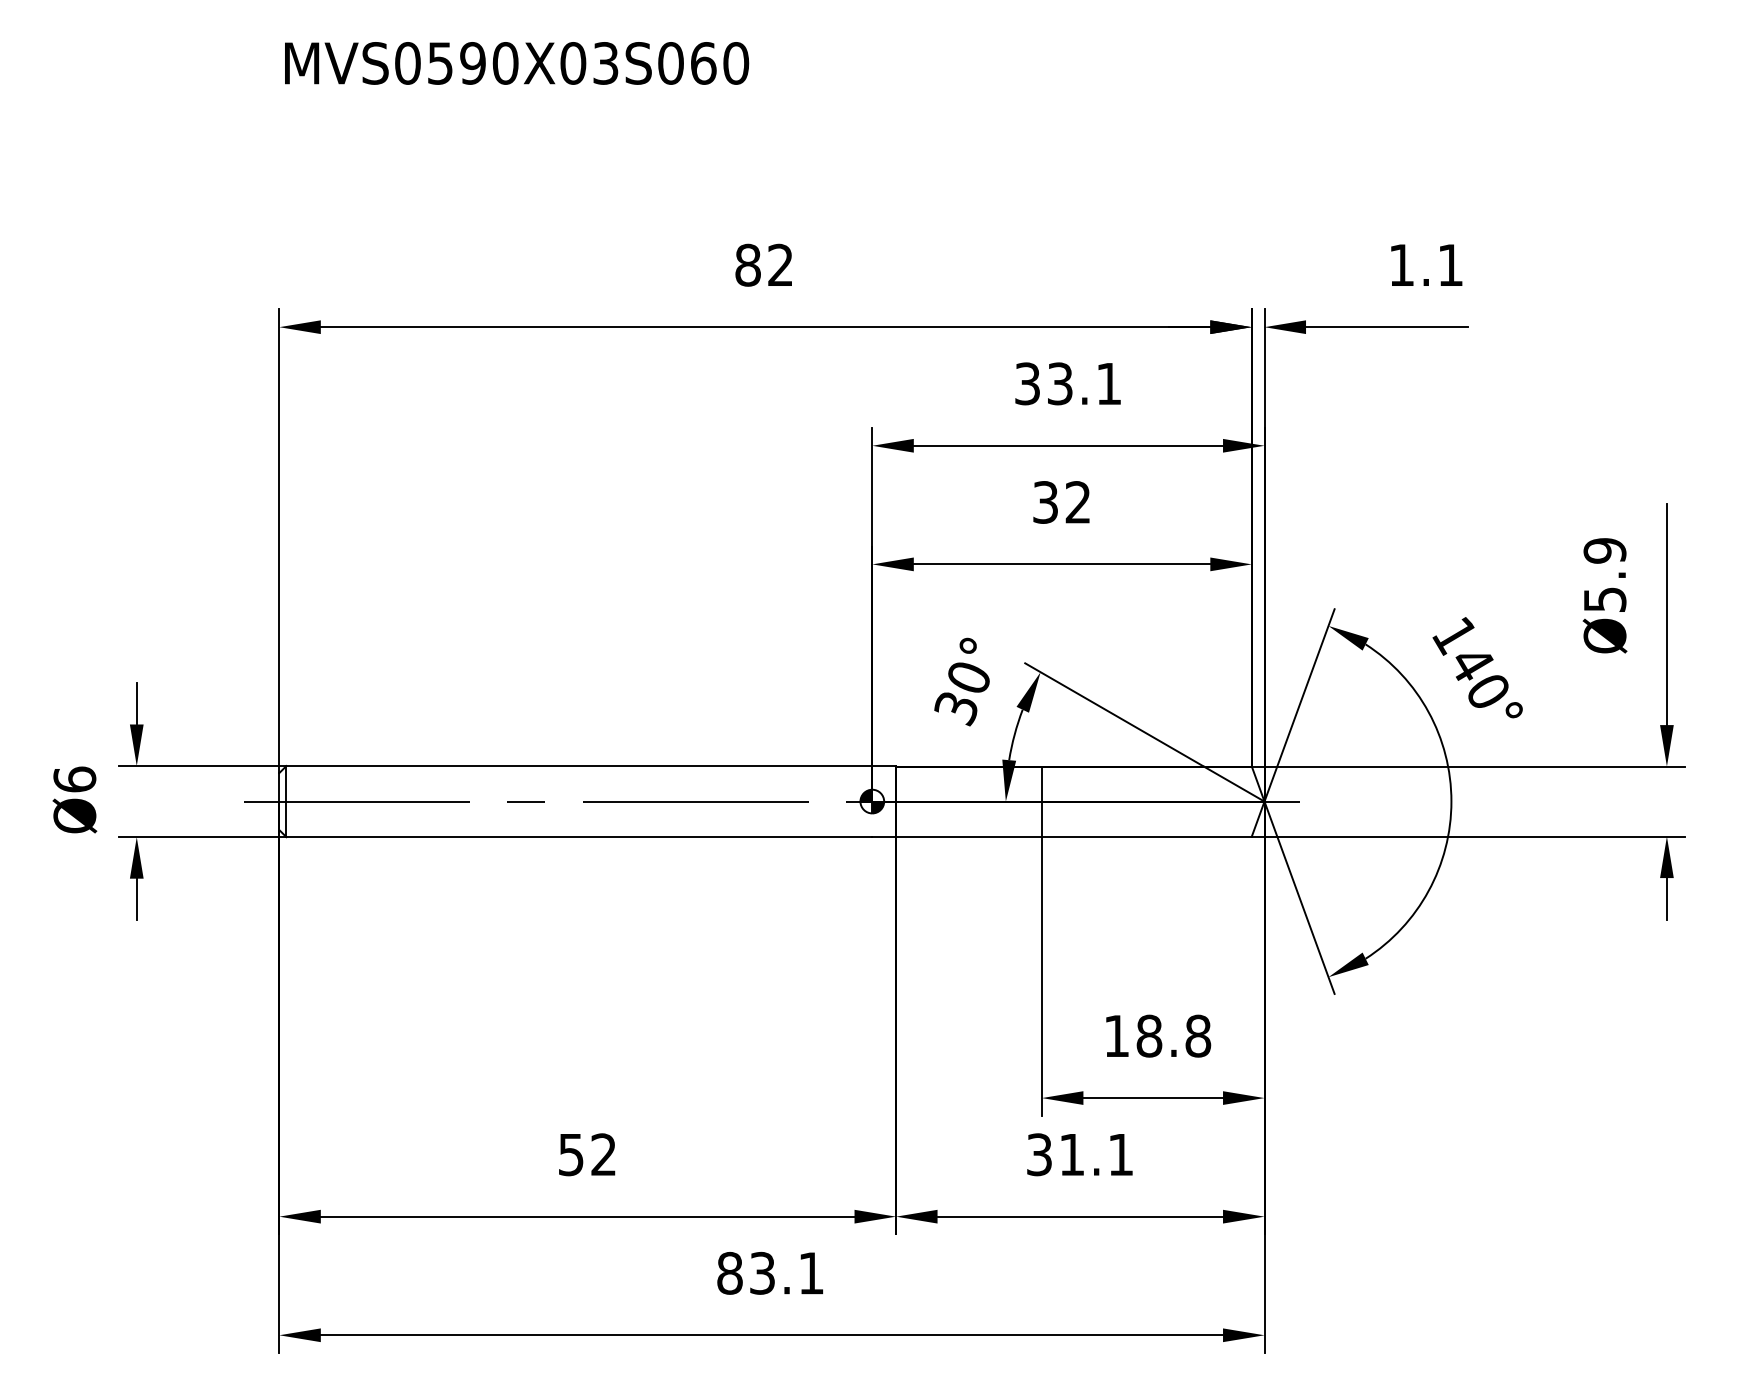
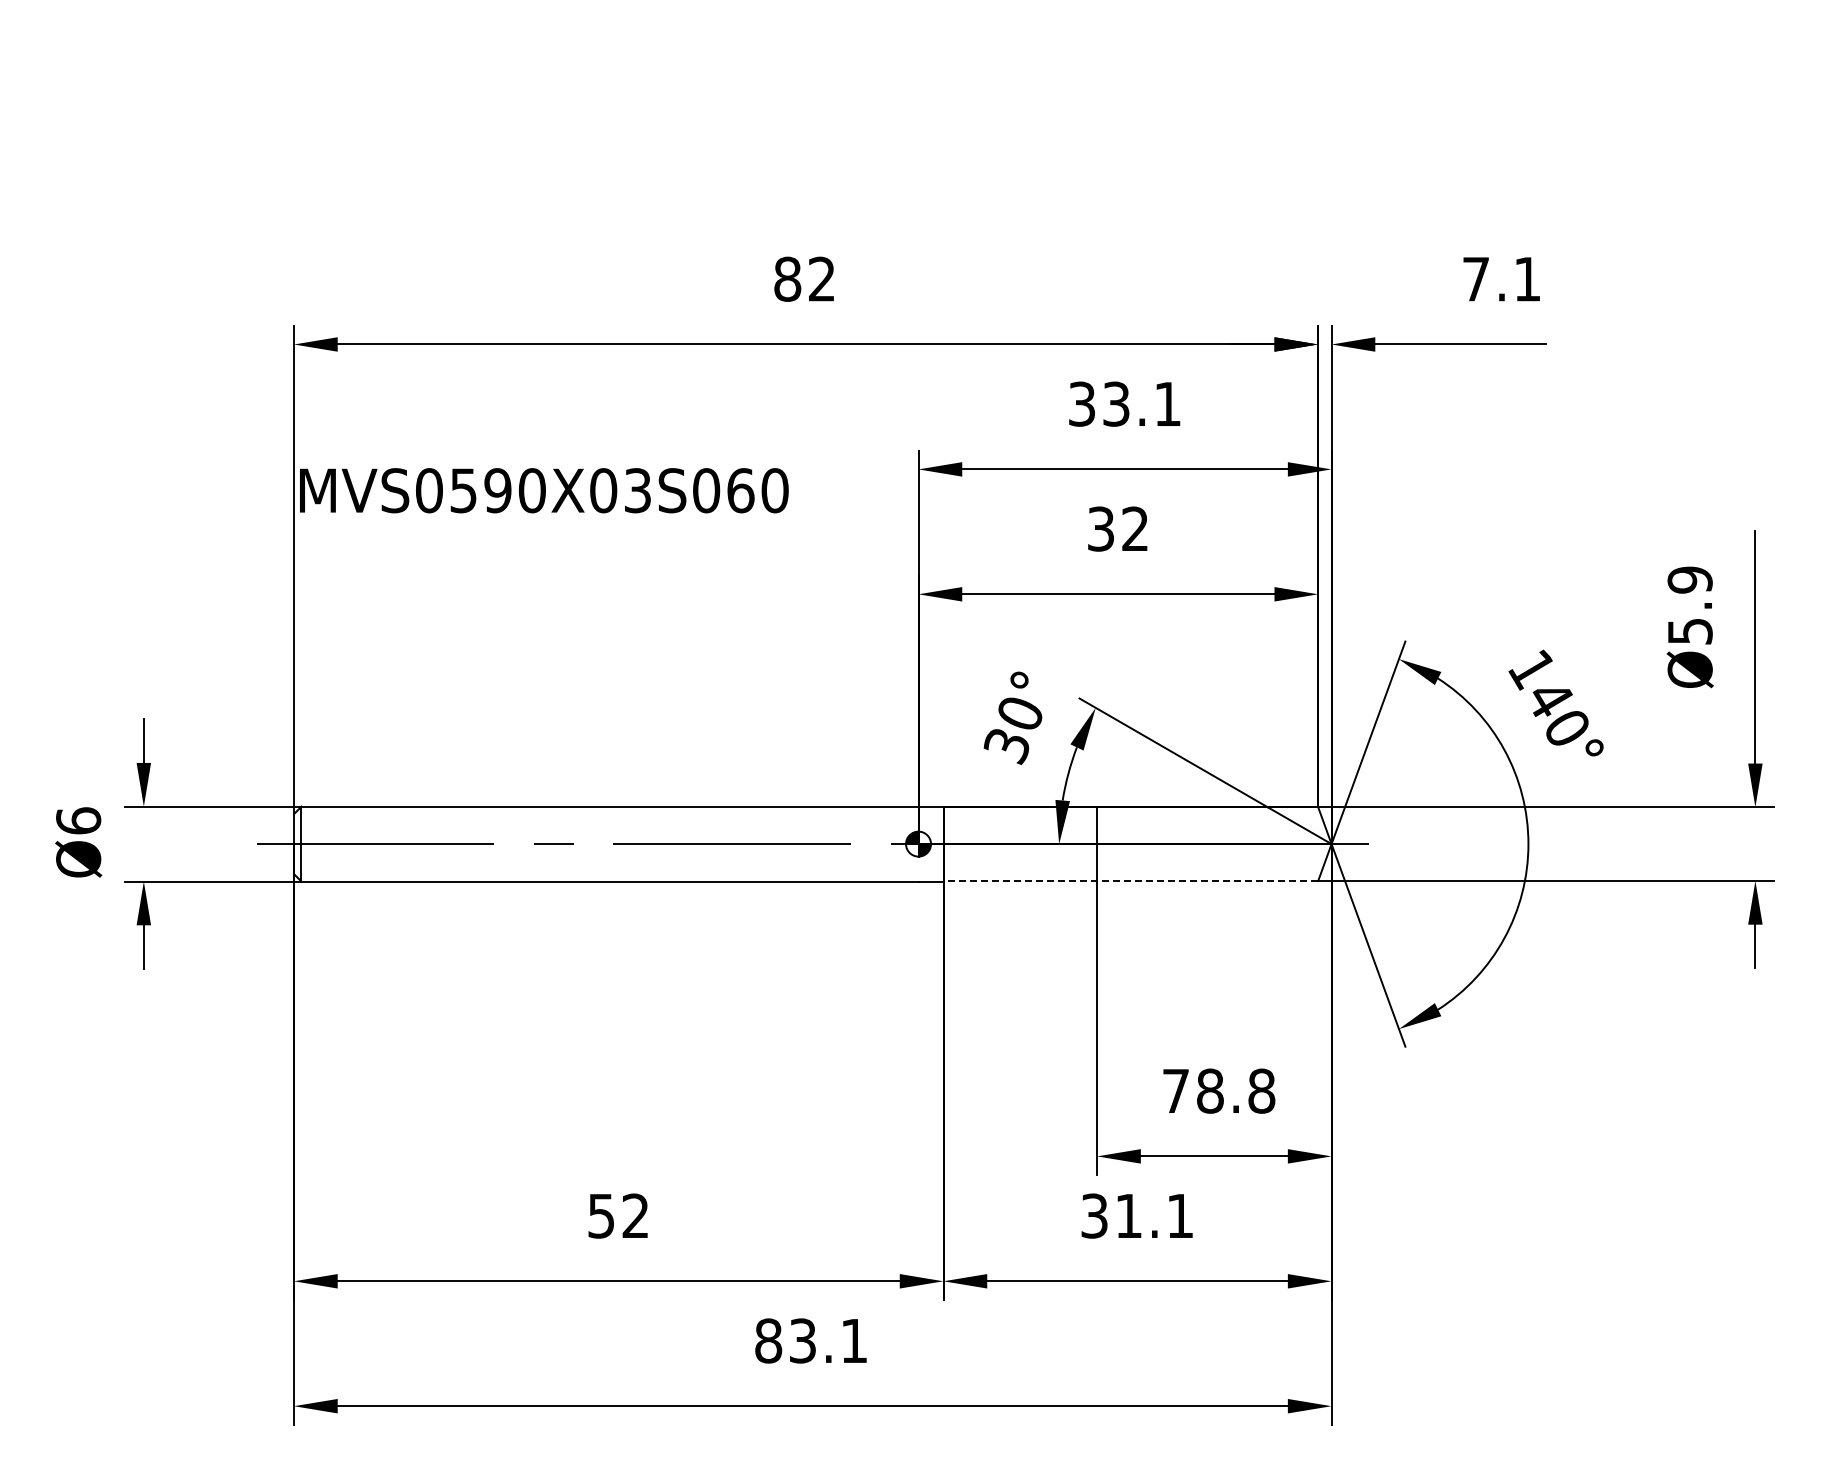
text: (517, 63) -> (544, 490), moved
text: (1401, 265) -> (1475, 279), 1.1 -> 7.1
line: (1073, 836) -> (1130, 880), solid -> dashed
text: (1116, 1035) -> (1175, 1090), 18.8 -> 78.8

